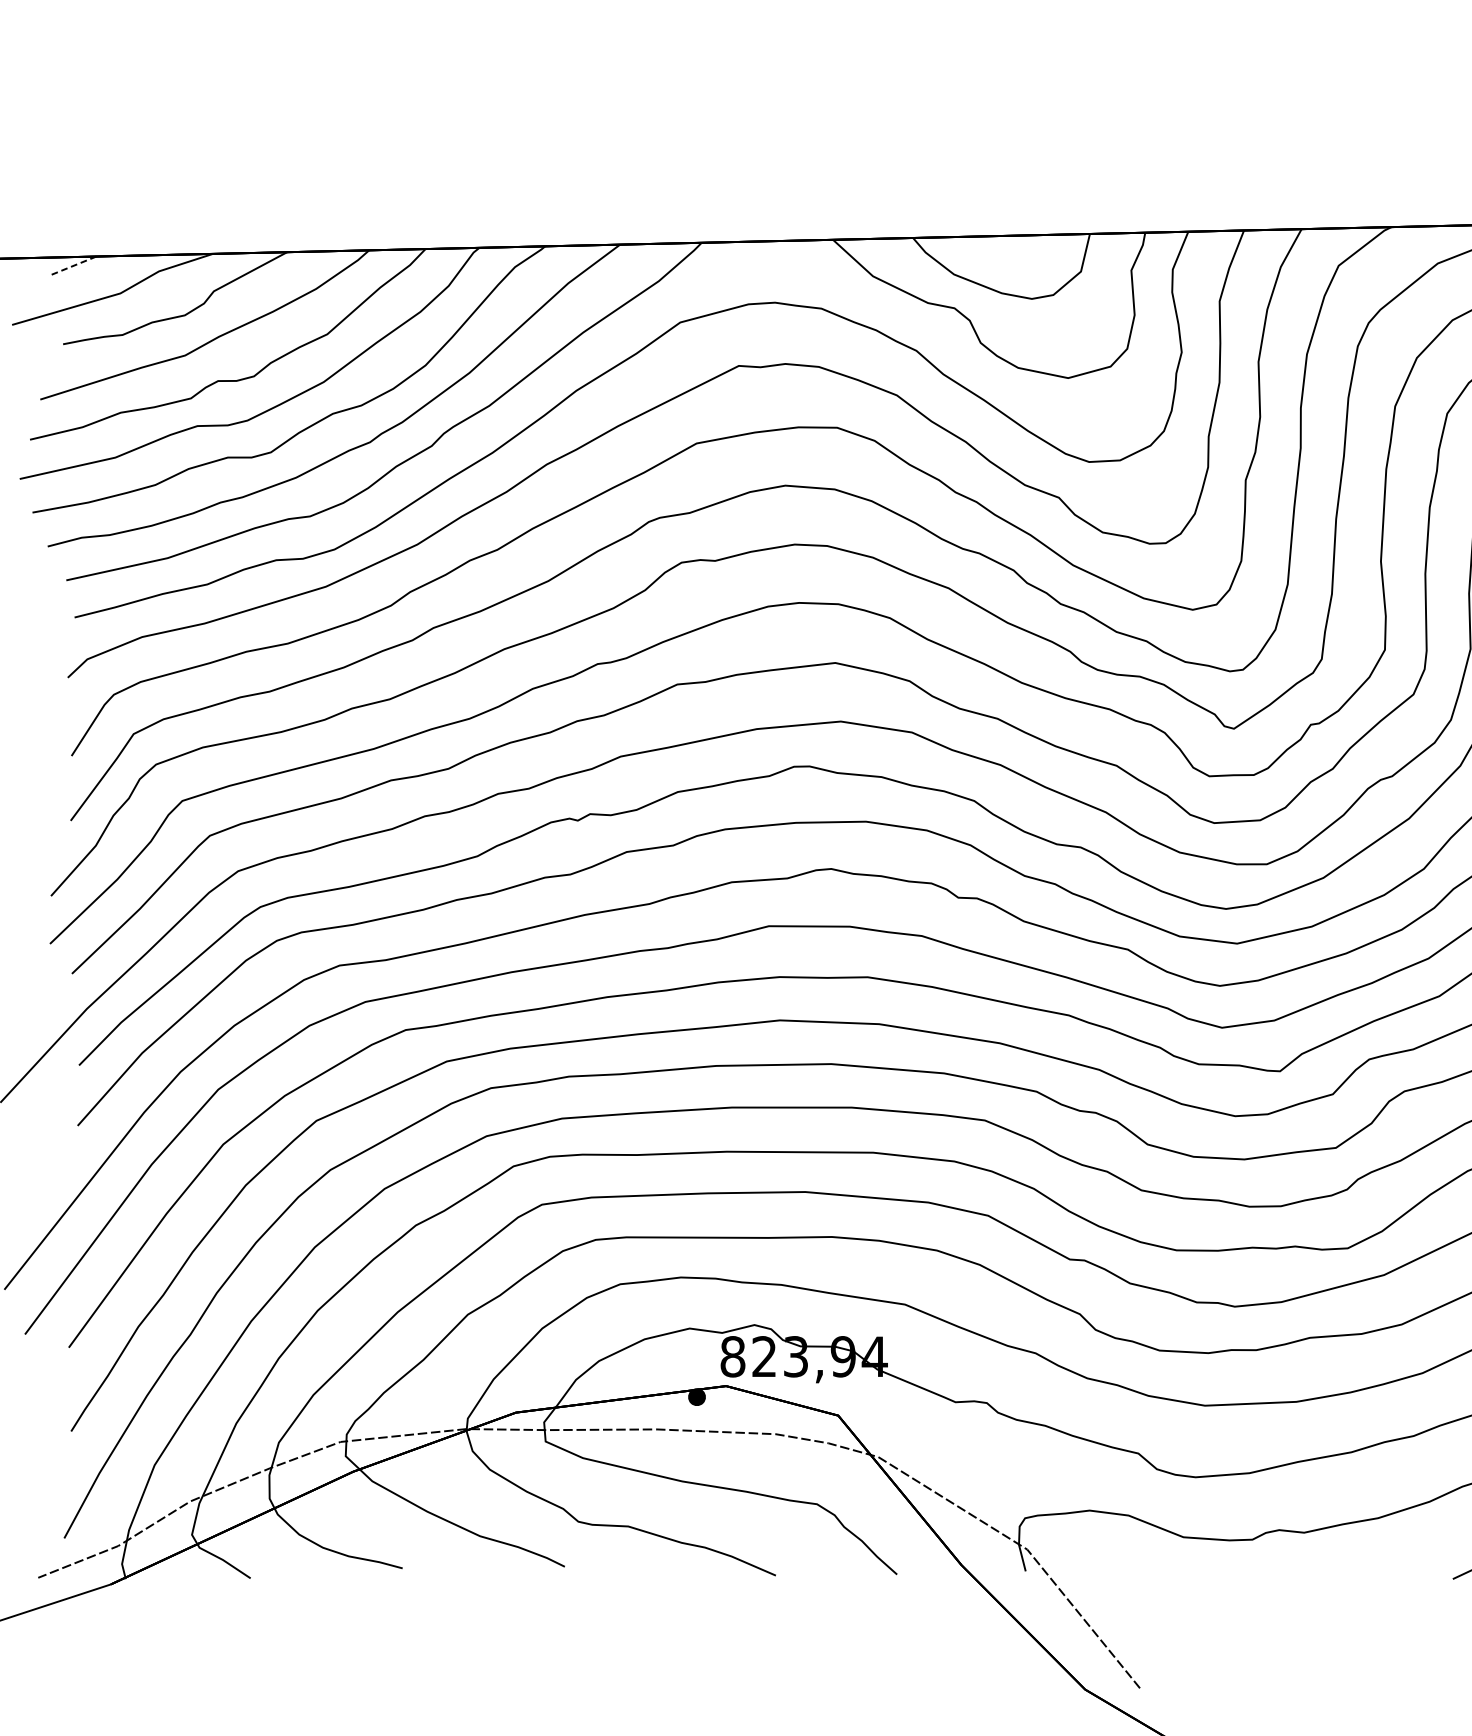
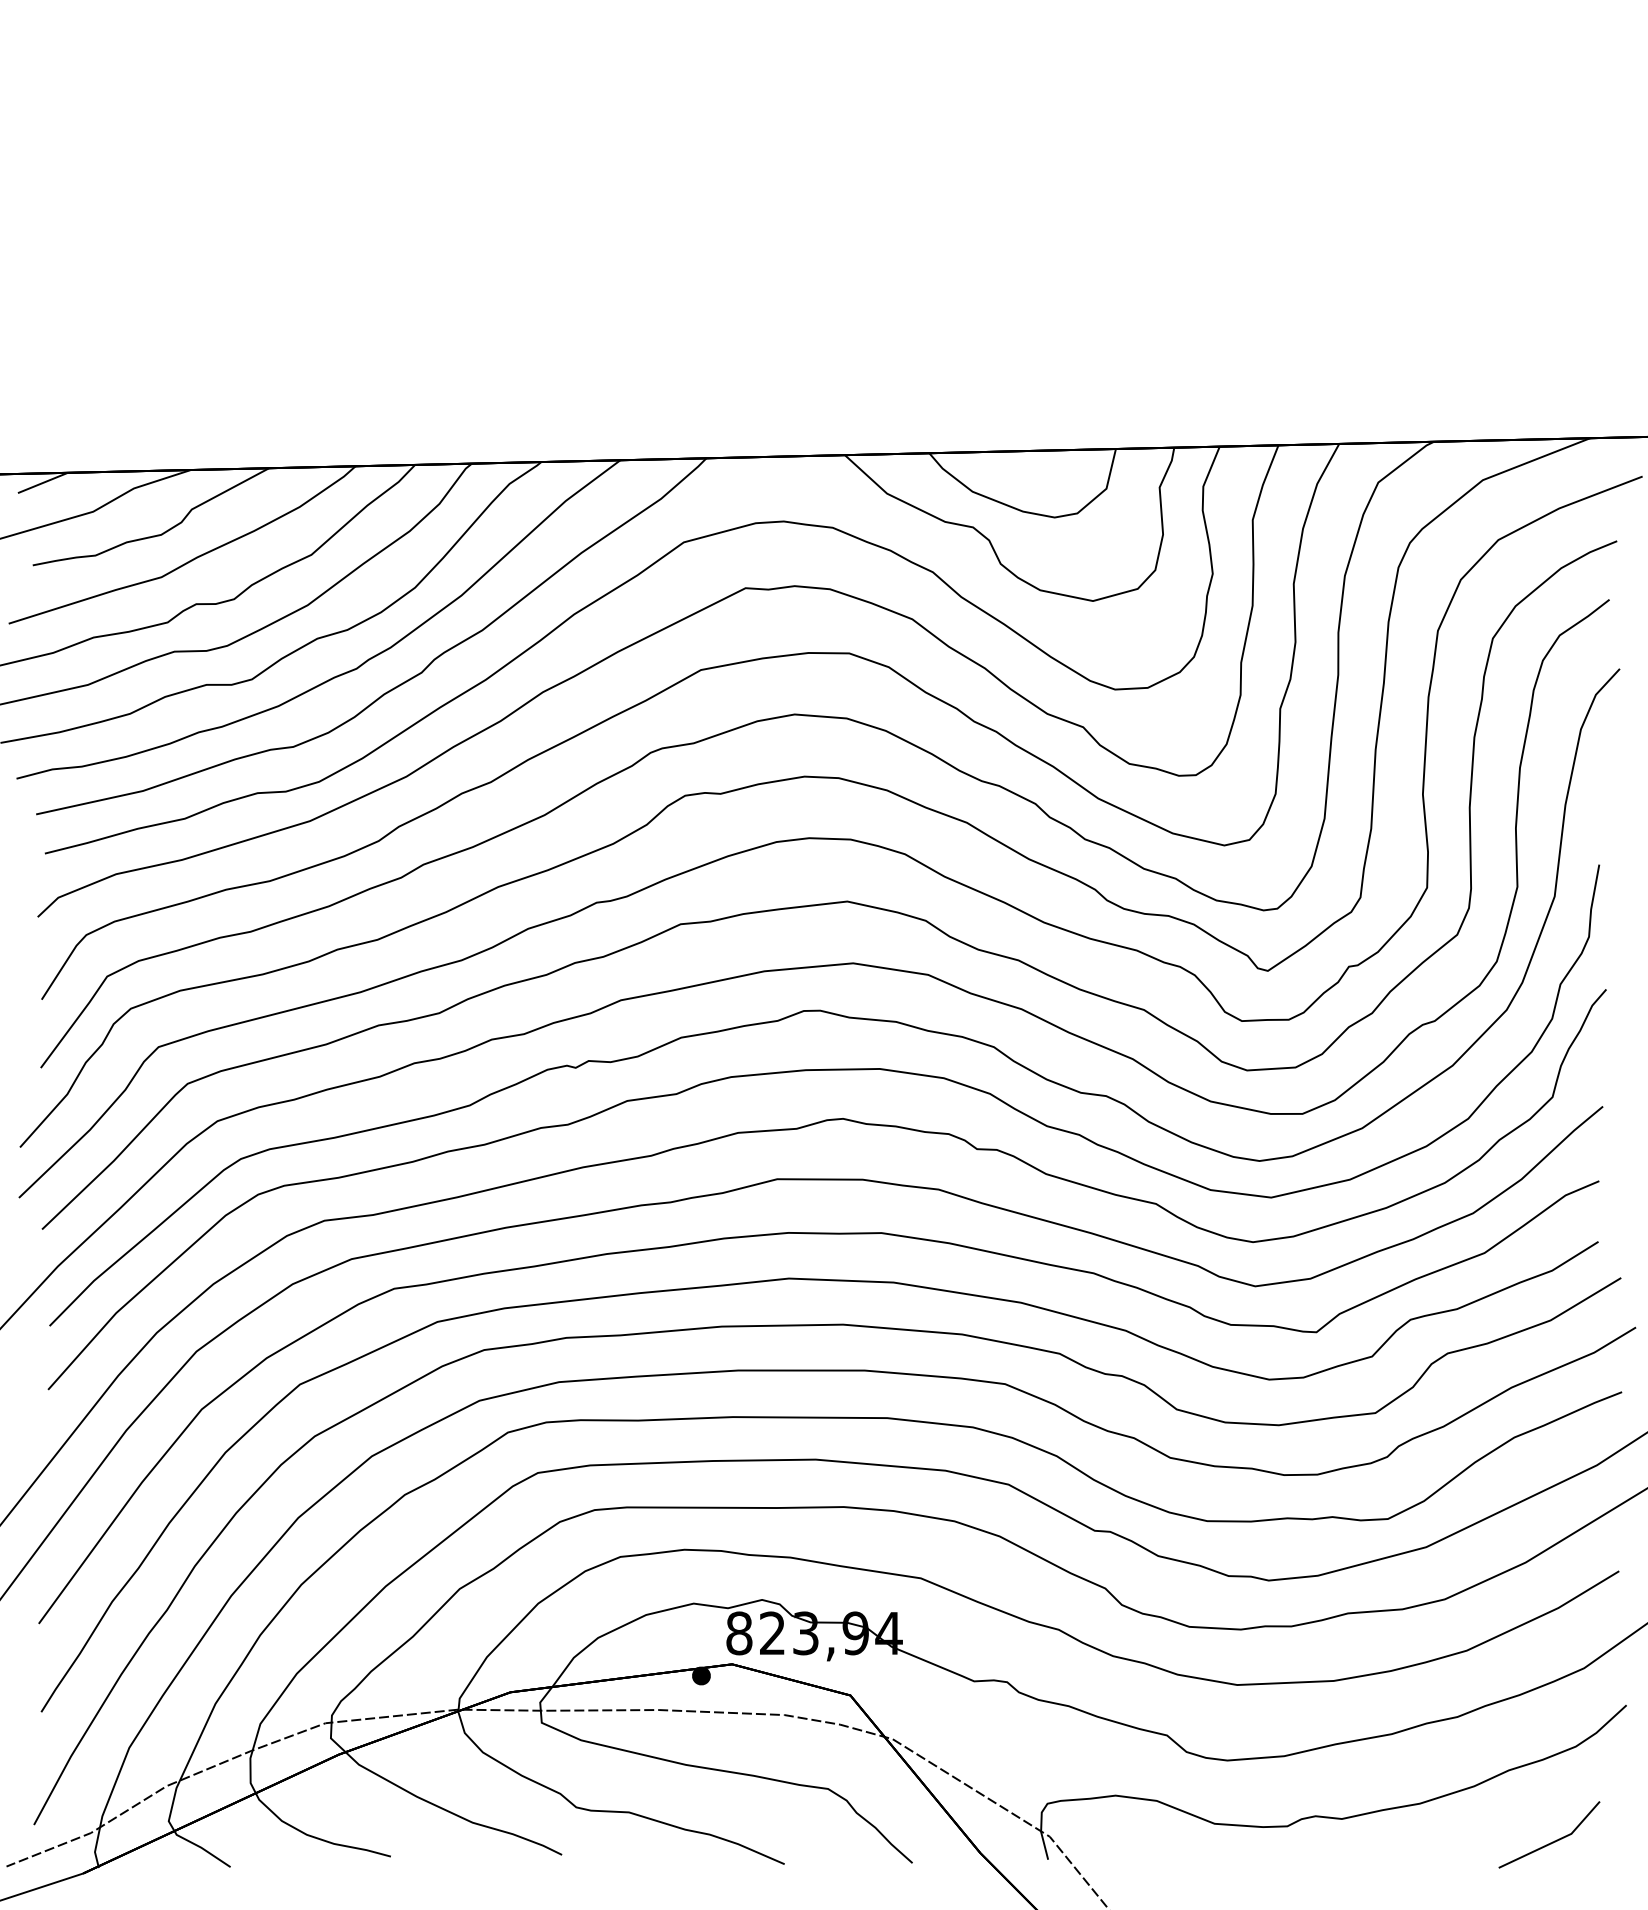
line: (72, 265) -> (42, 482), dashed -> solid

